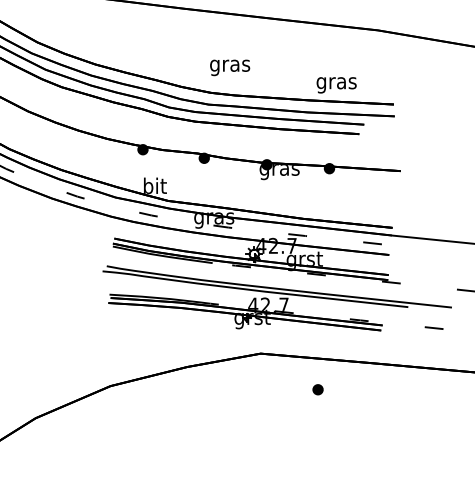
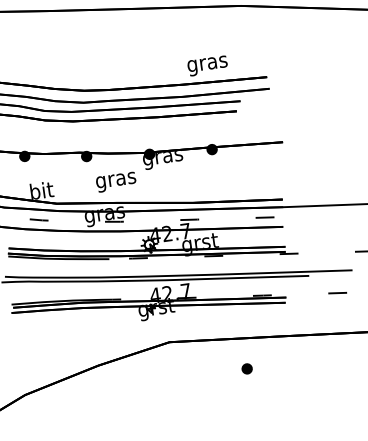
text: (230, 67) -> (116, 181), moved
part: (317, 389) -> (246, 368), moved

